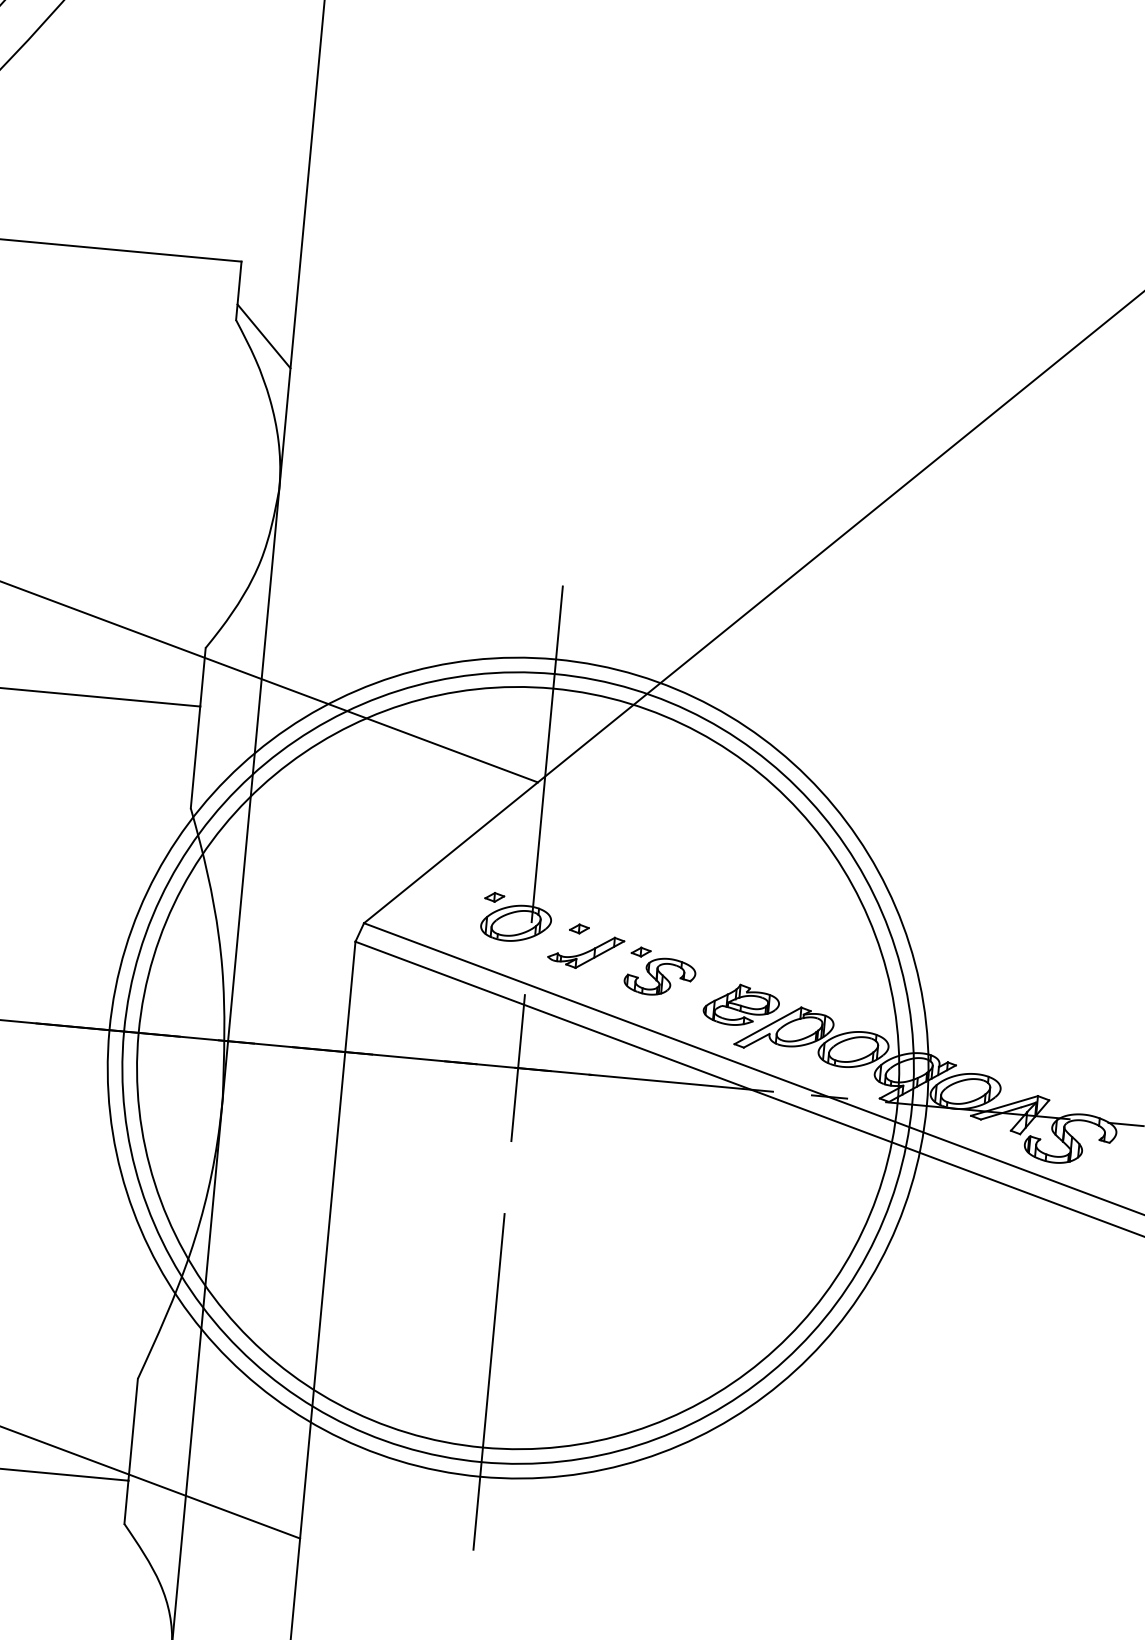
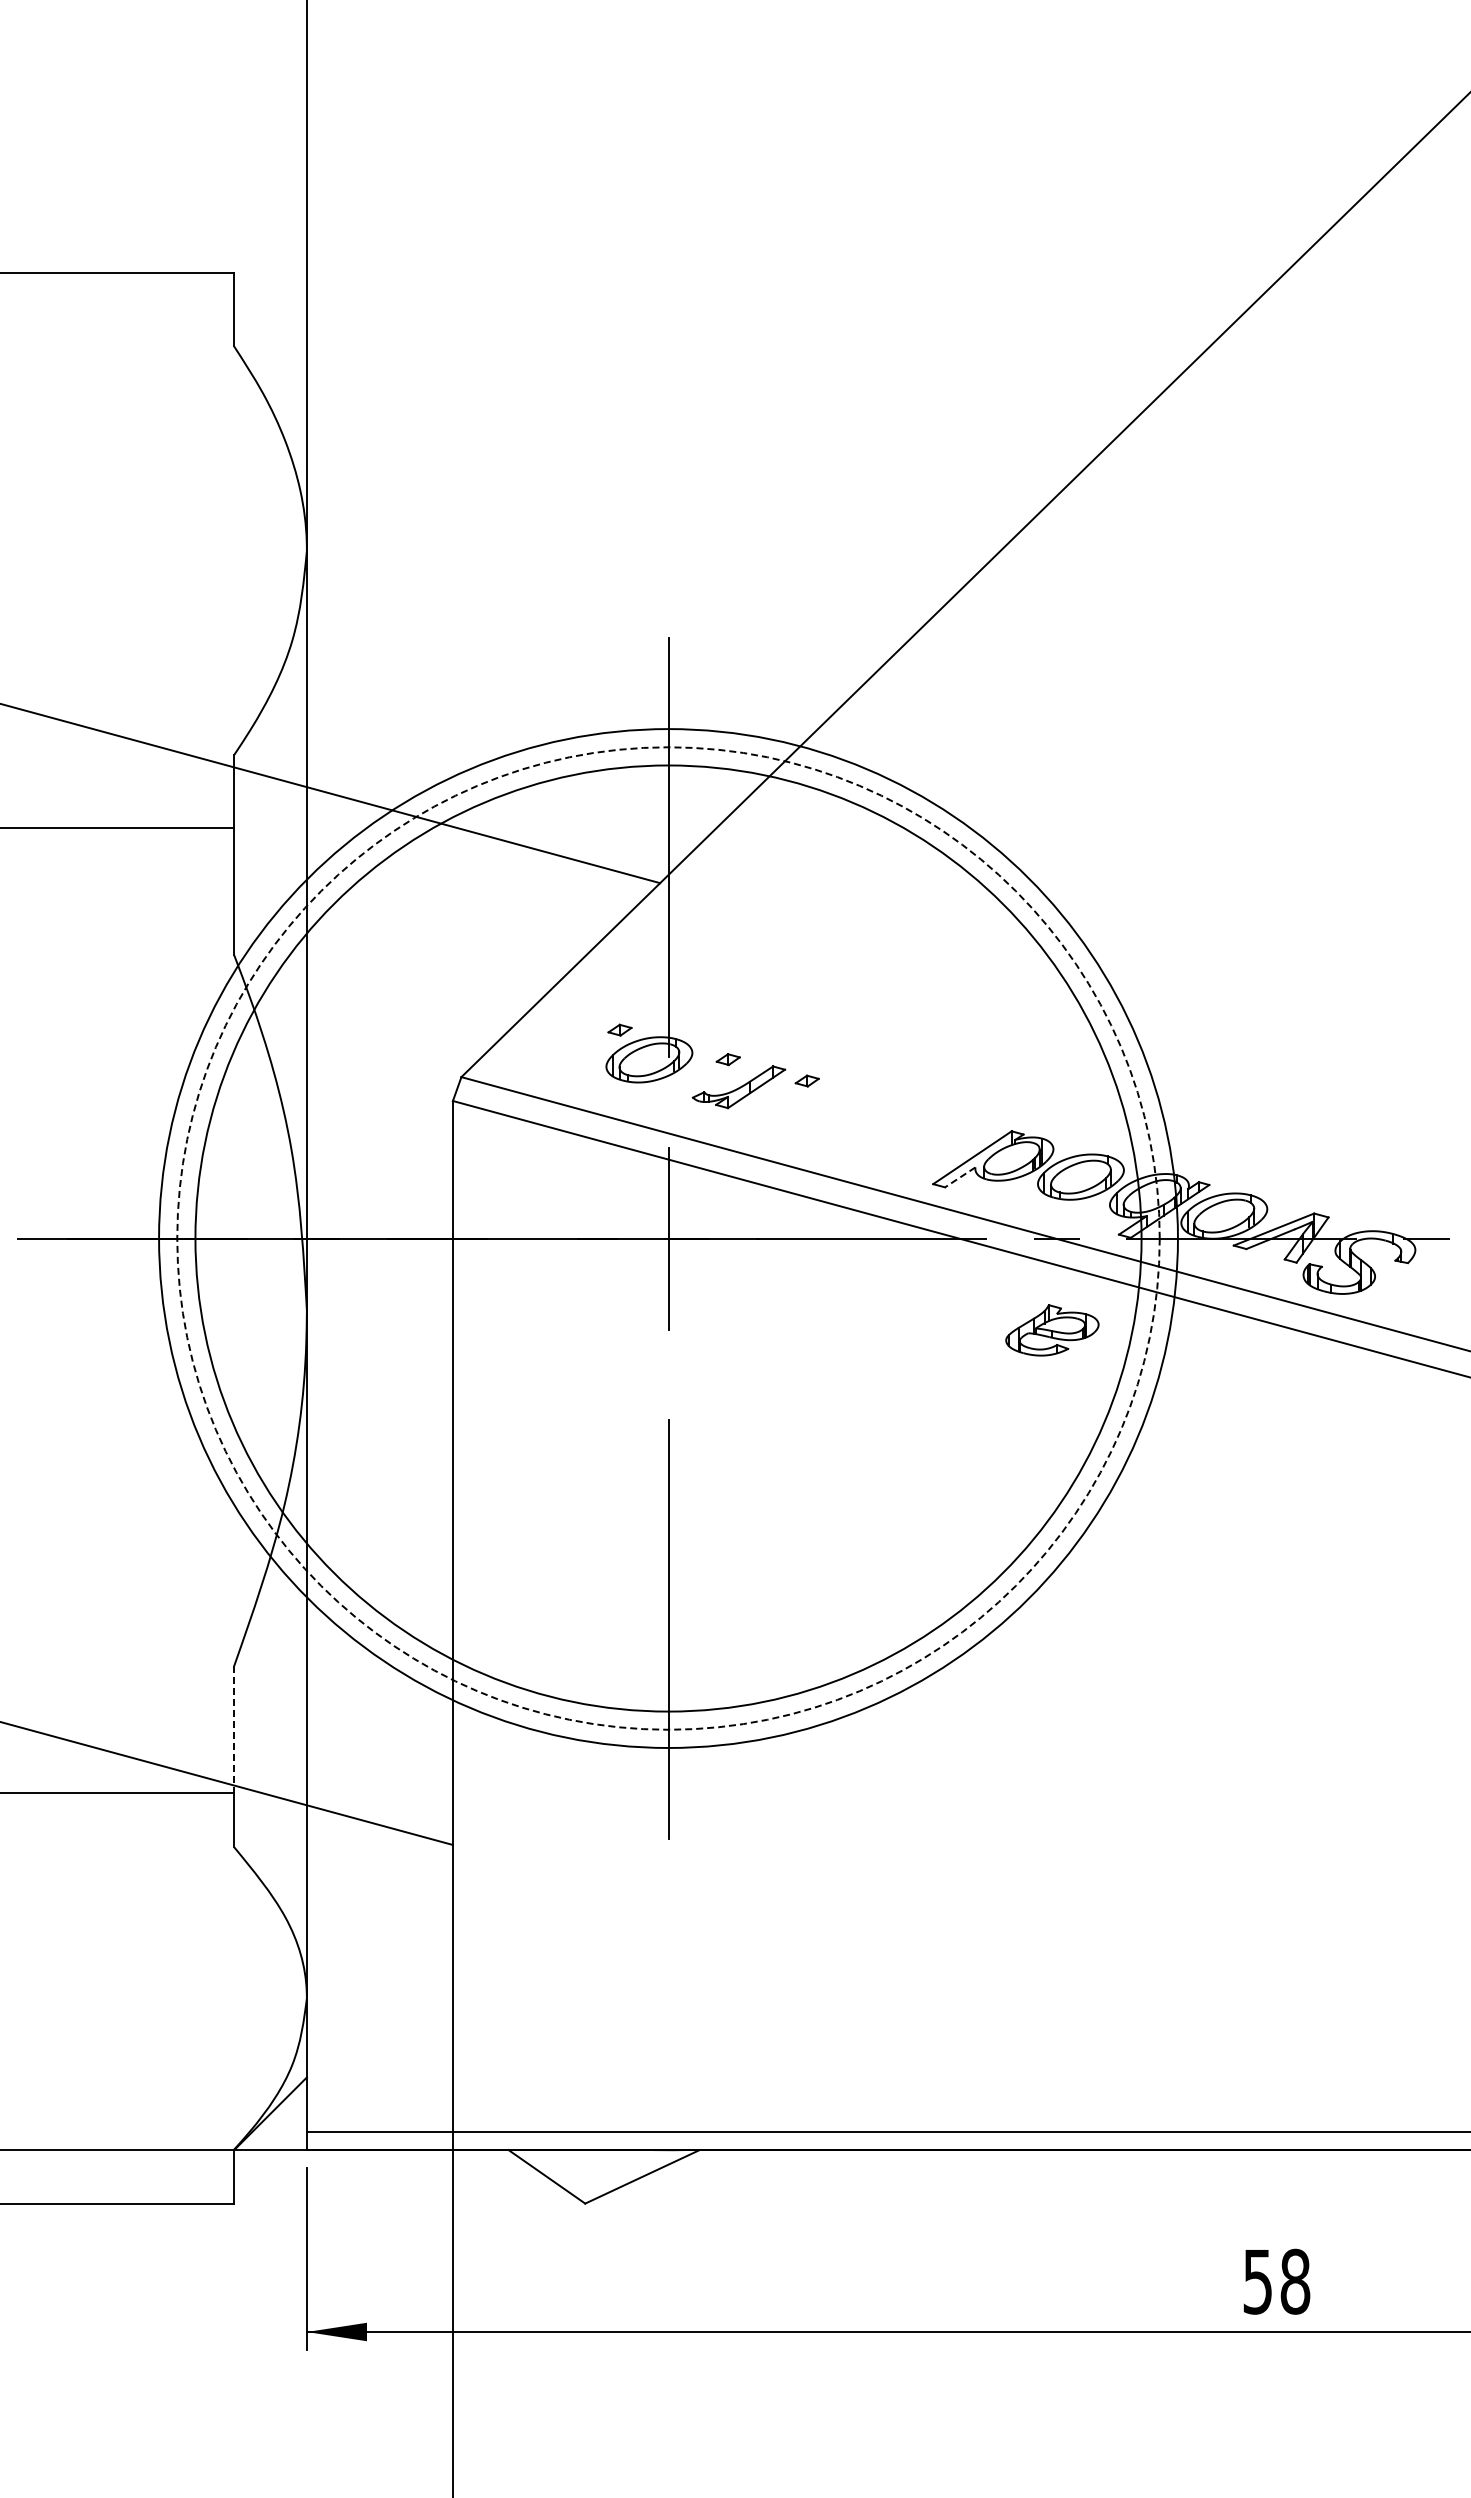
line: (264, 335) -> (270, 362), removed
part: (660, 976) -> (833, 1109), removed
part: (741, 1005) -> (1052, 1330), moved
line: (756, 1040) -> (959, 1177), solid -> dashed
circle: (518, 1068) -> (668, 1238), solid -> dashed
line: (133, 1430) -> (234, 1730), solid -> dashed

